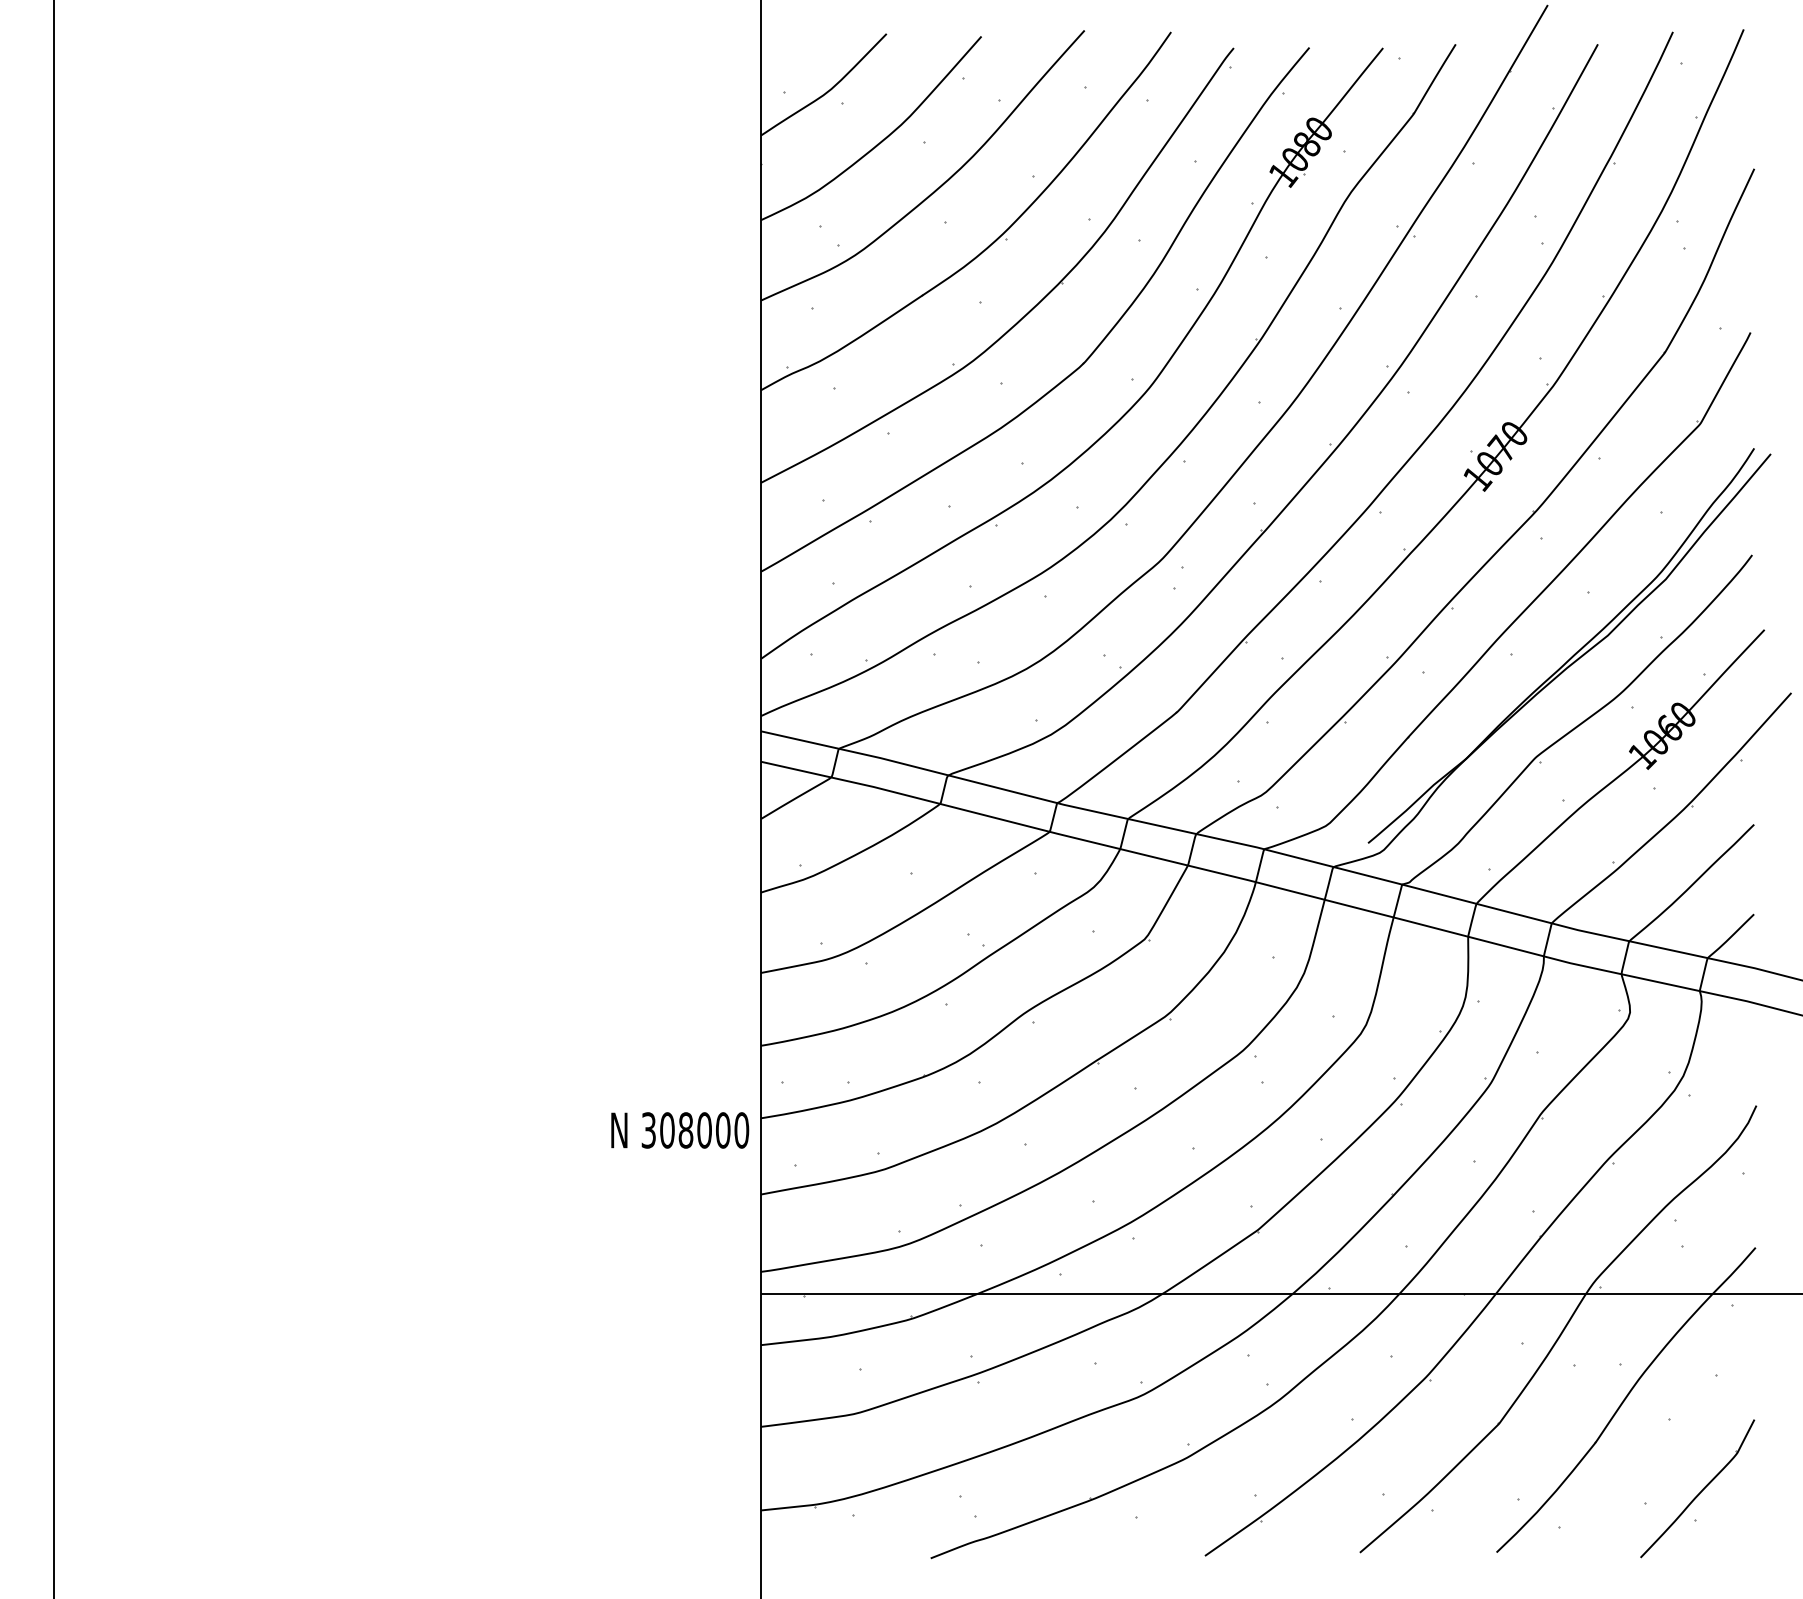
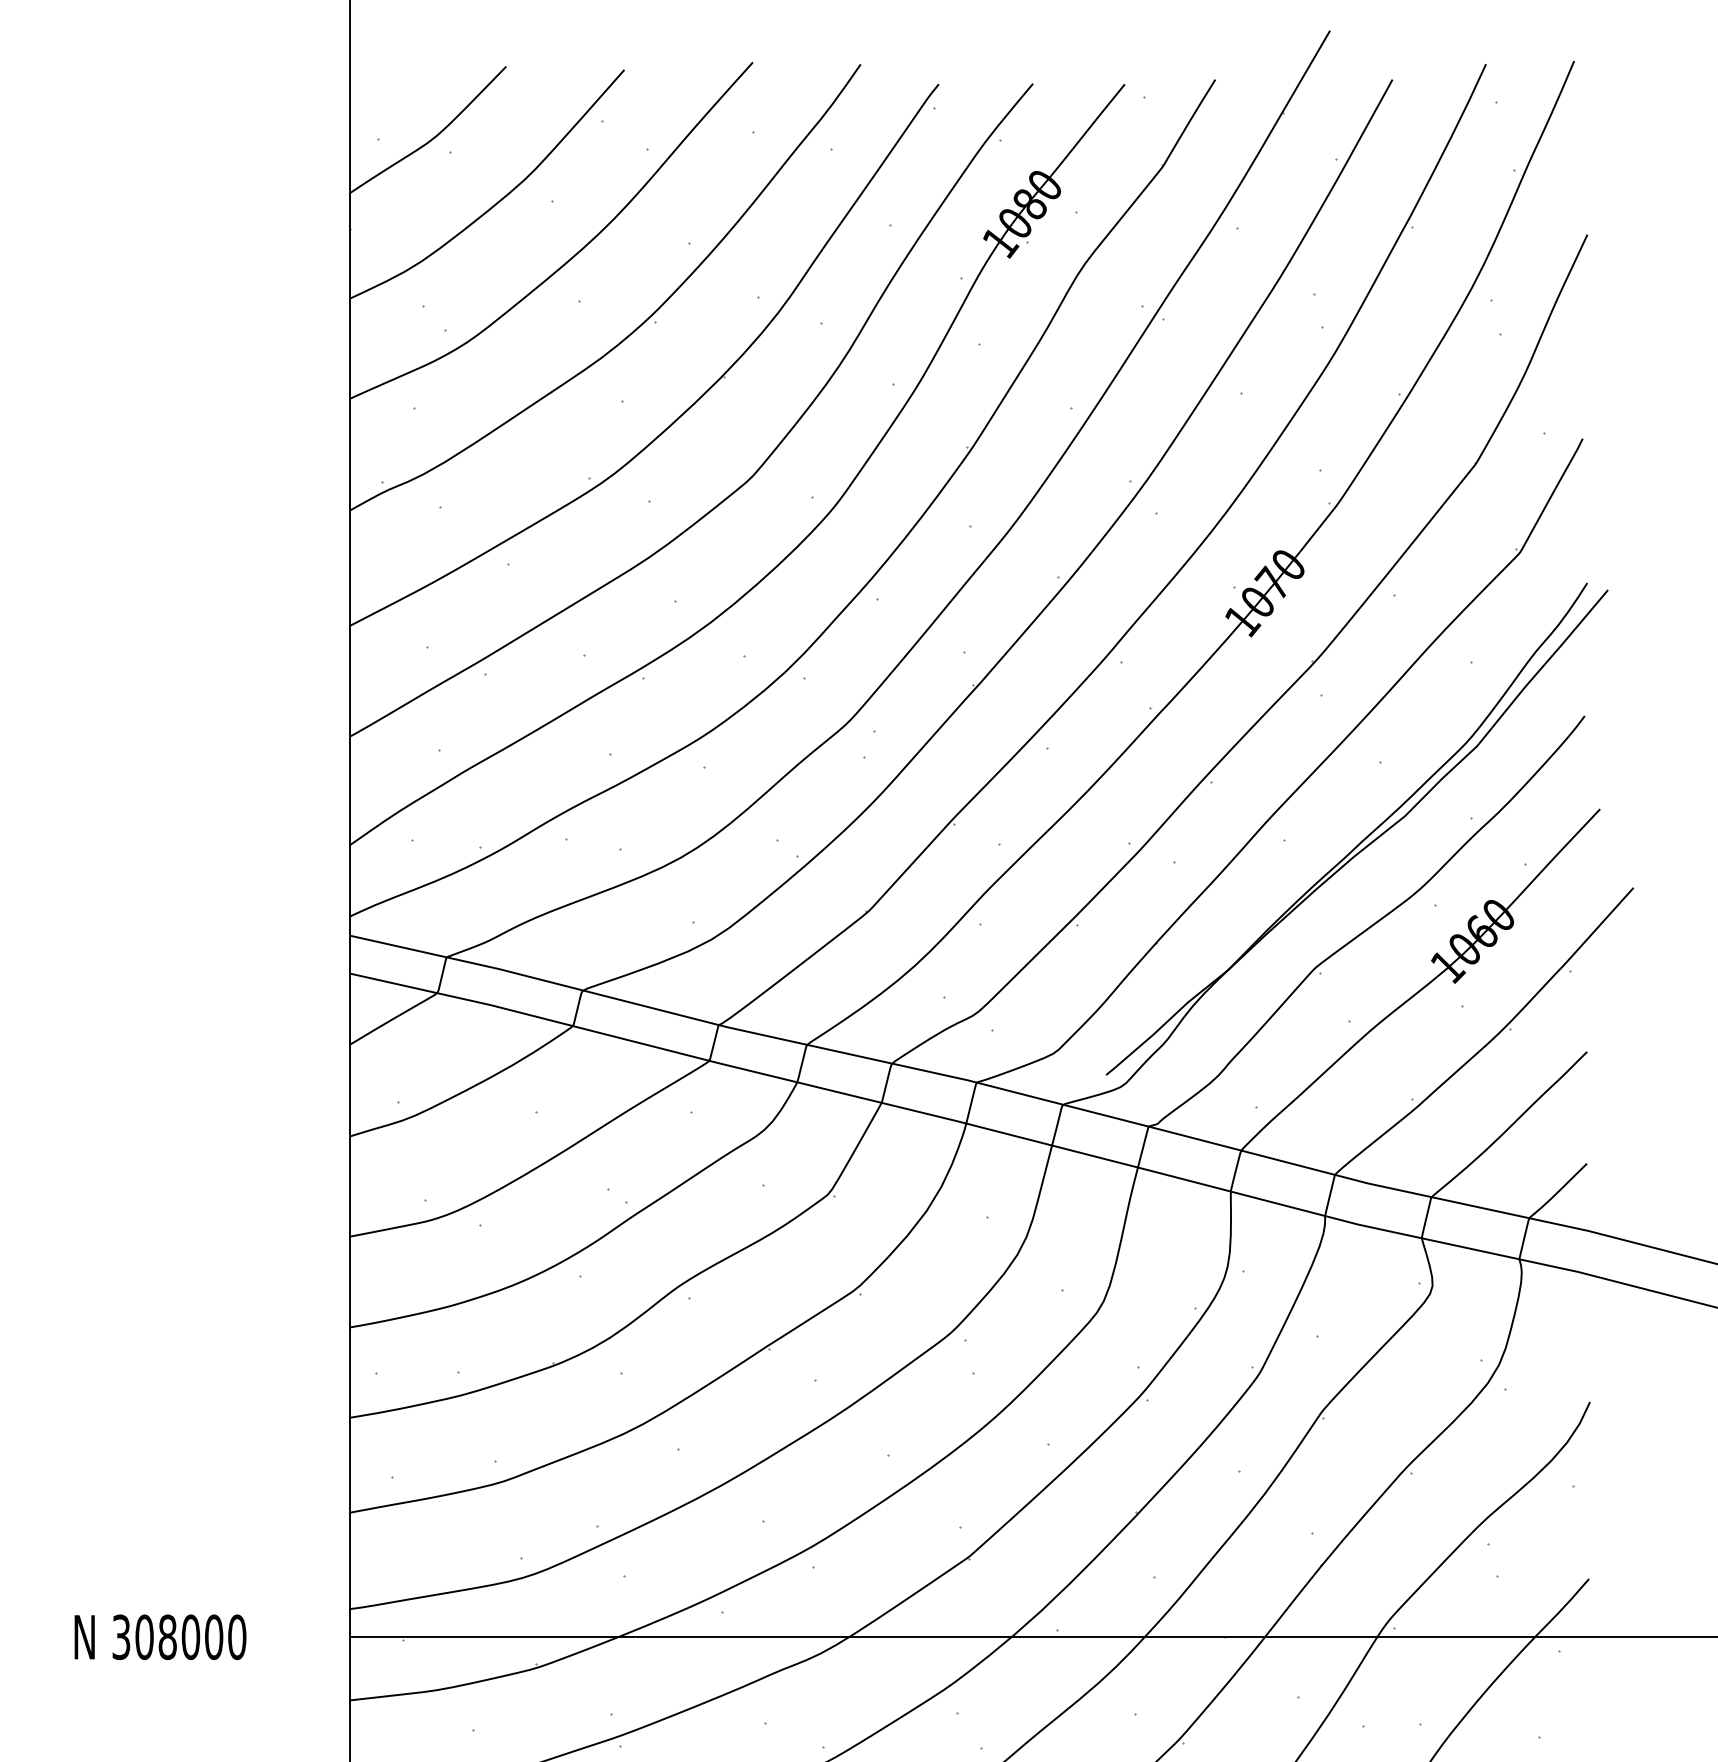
text: (680, 1130) -> (160, 1637), moved

